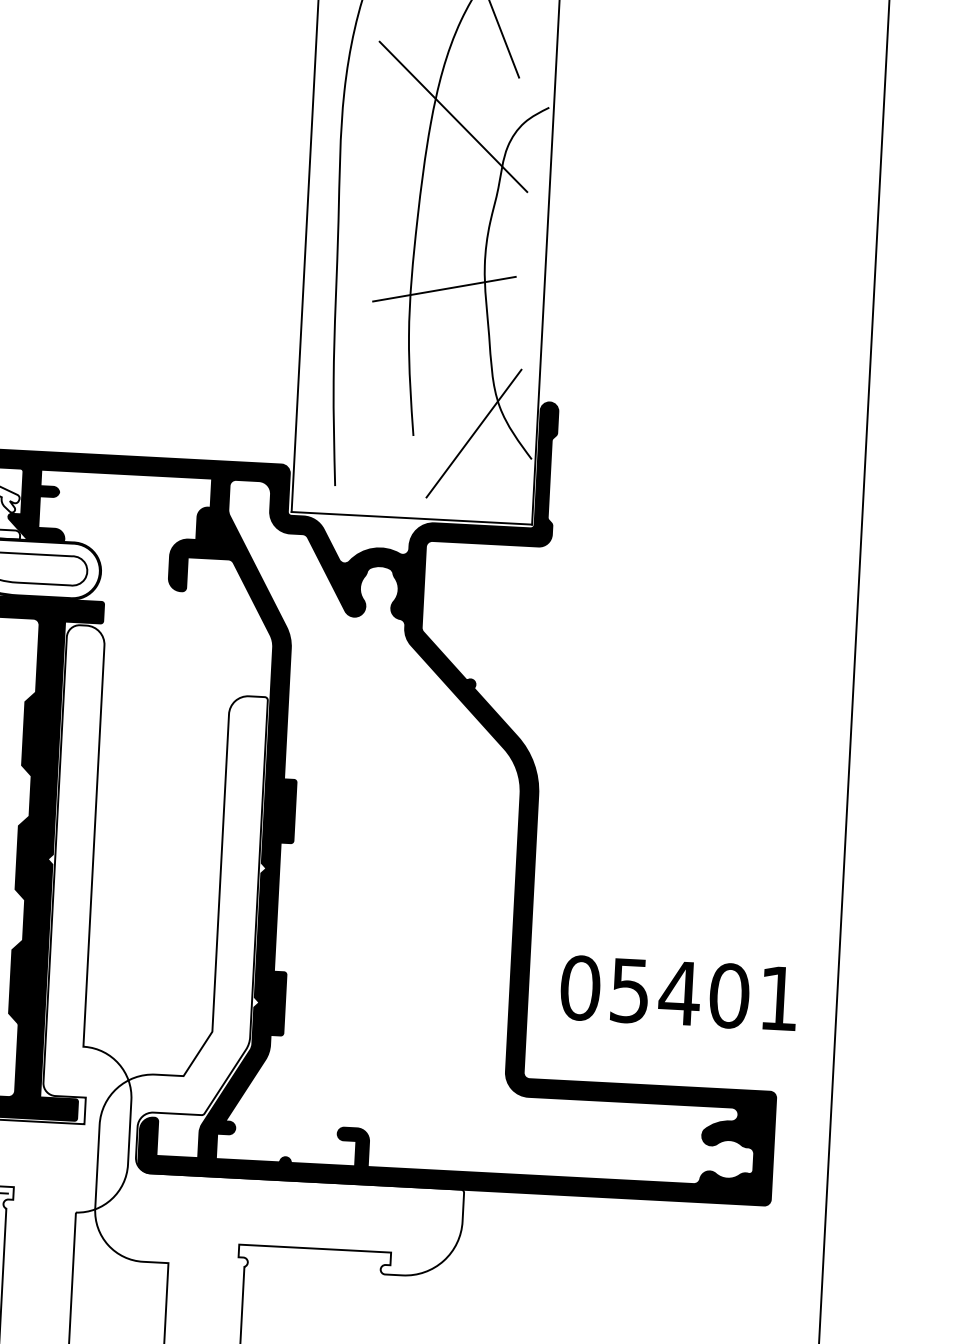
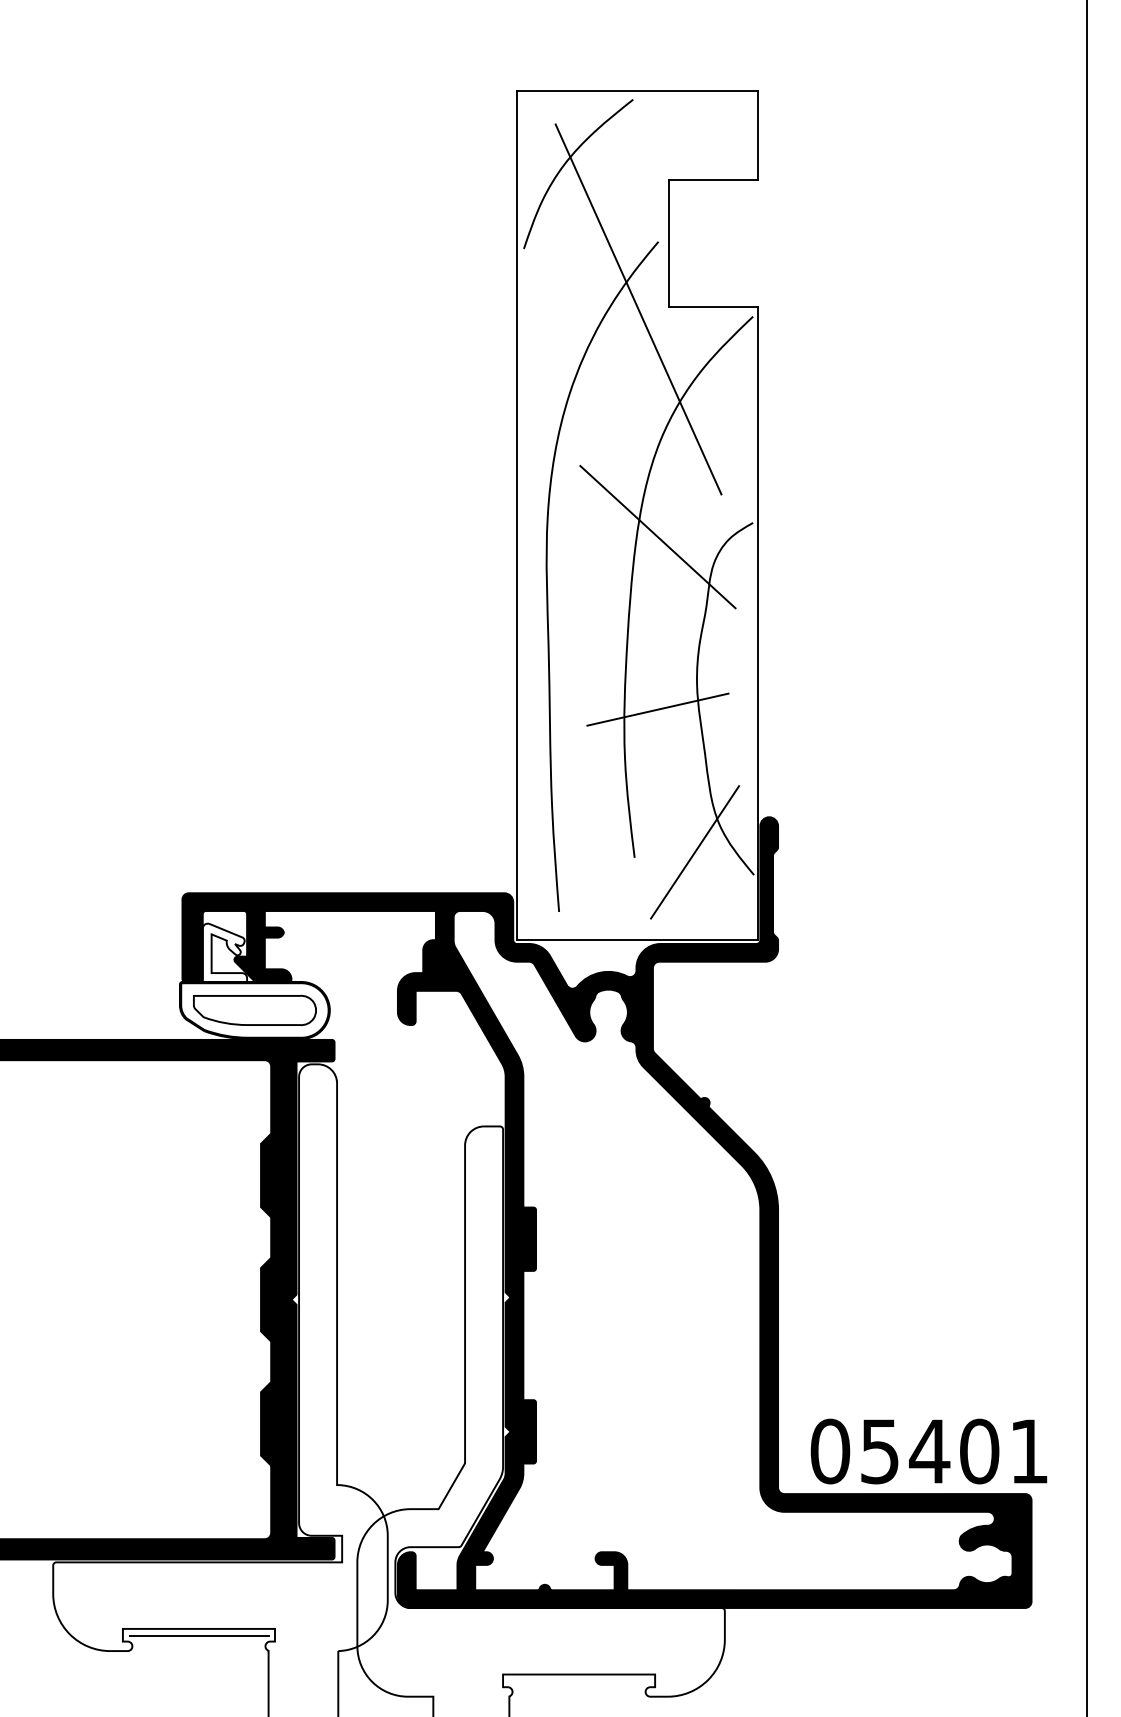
text: (678, 993) -> (928, 1451), moved

